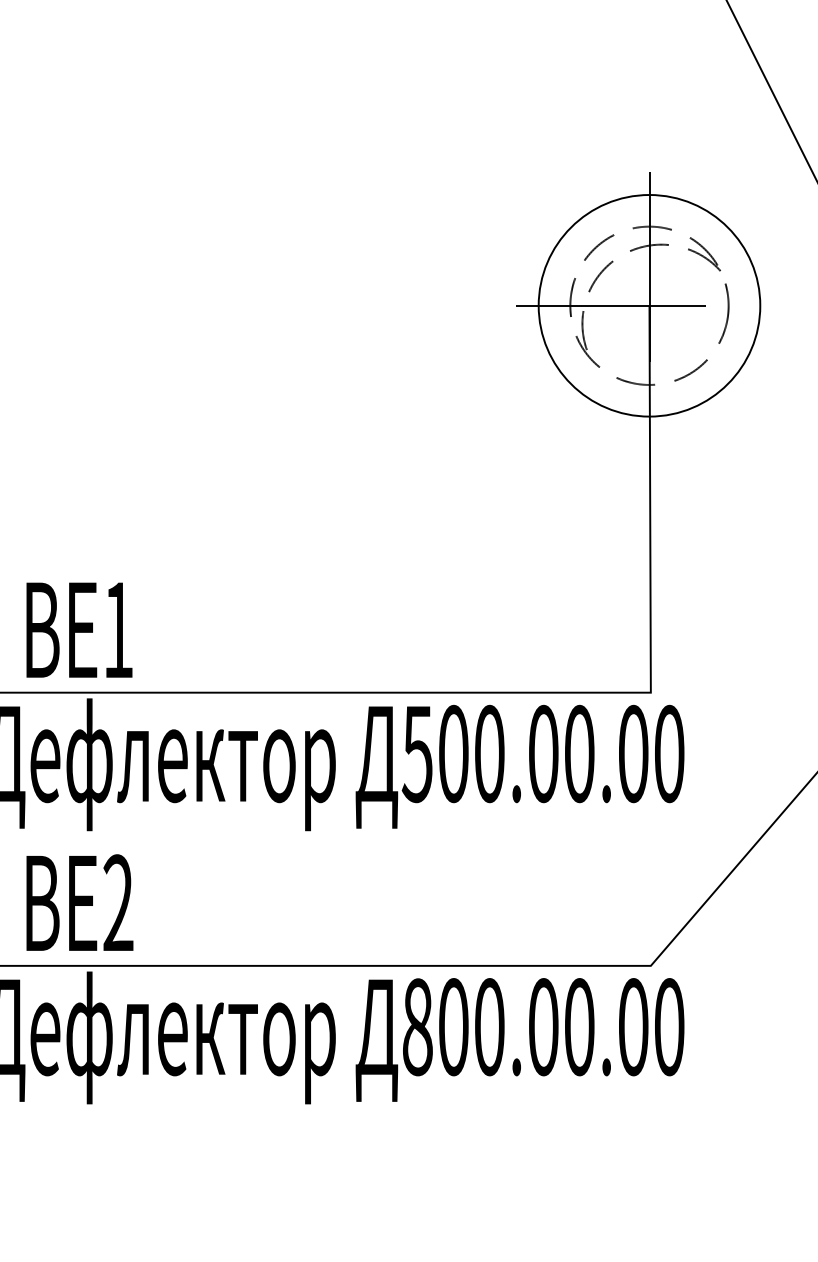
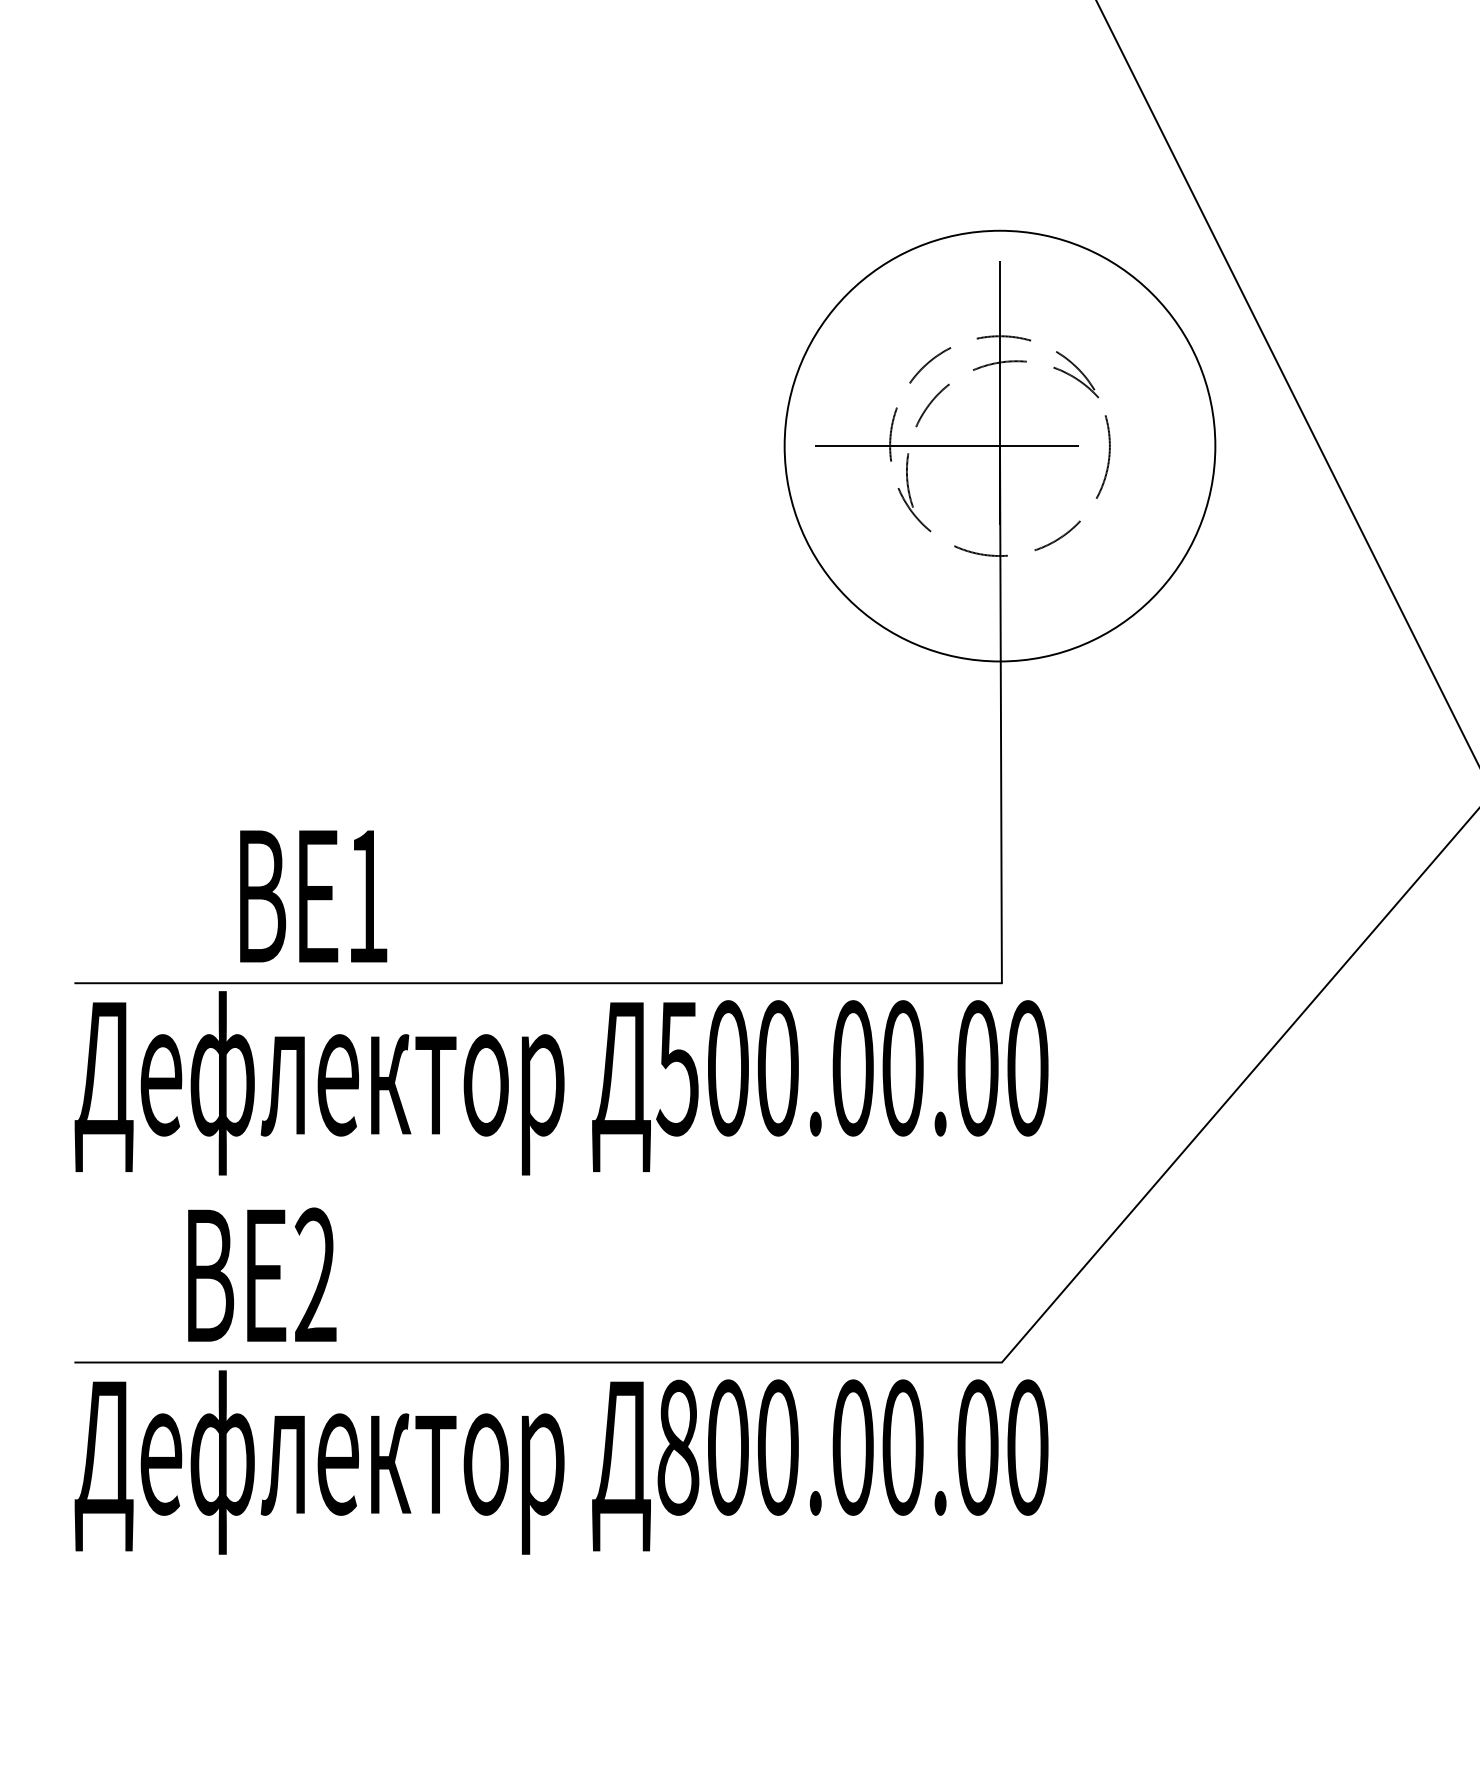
circle: (649, 305) -> (999, 445), size x1.4
text: (79, 630) -> (313, 896), moved
text: (80, 902) -> (262, 1274), moved

